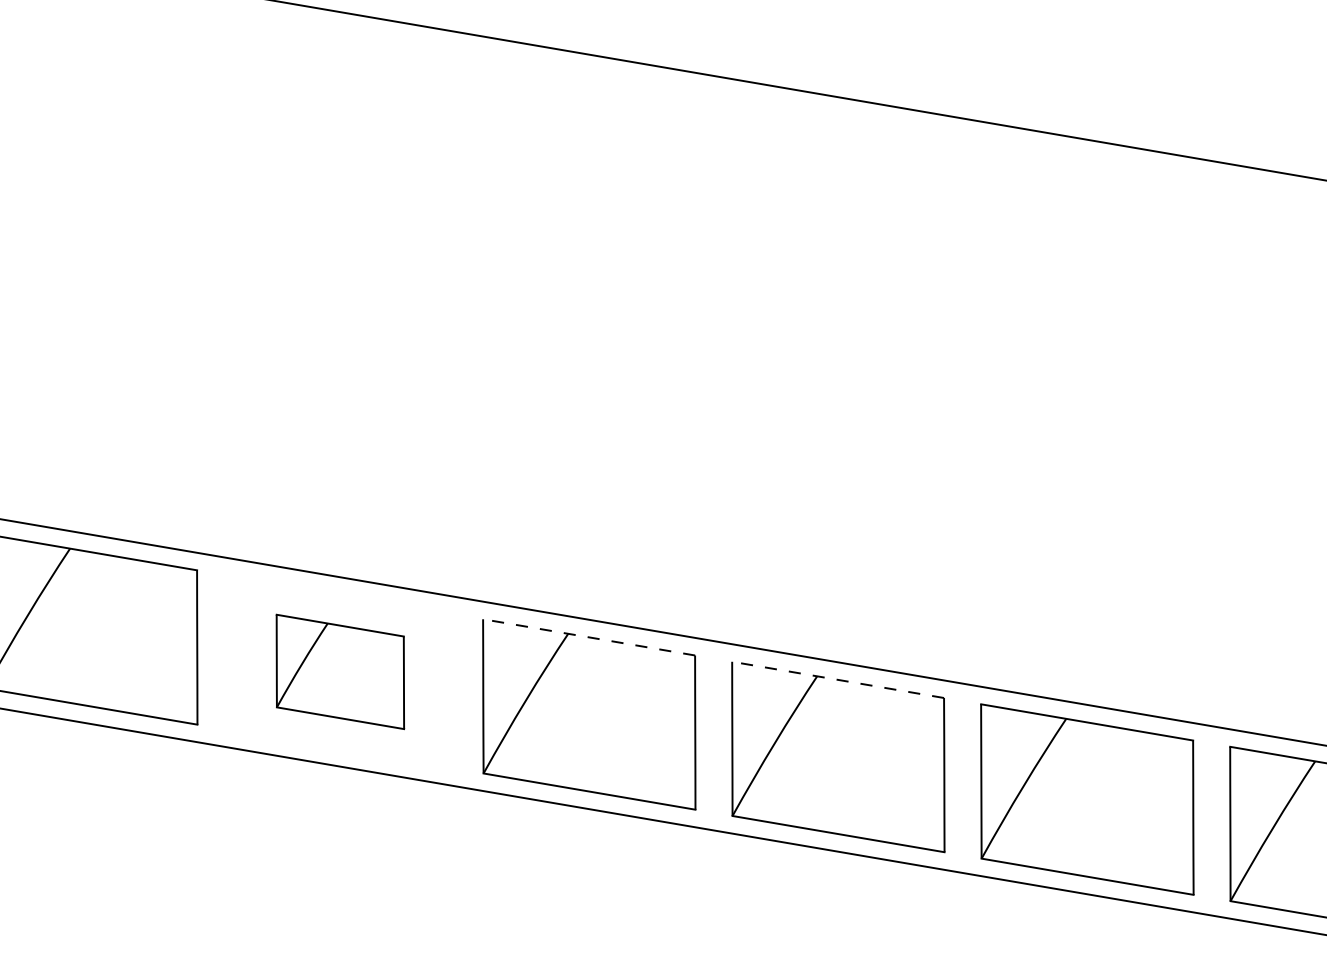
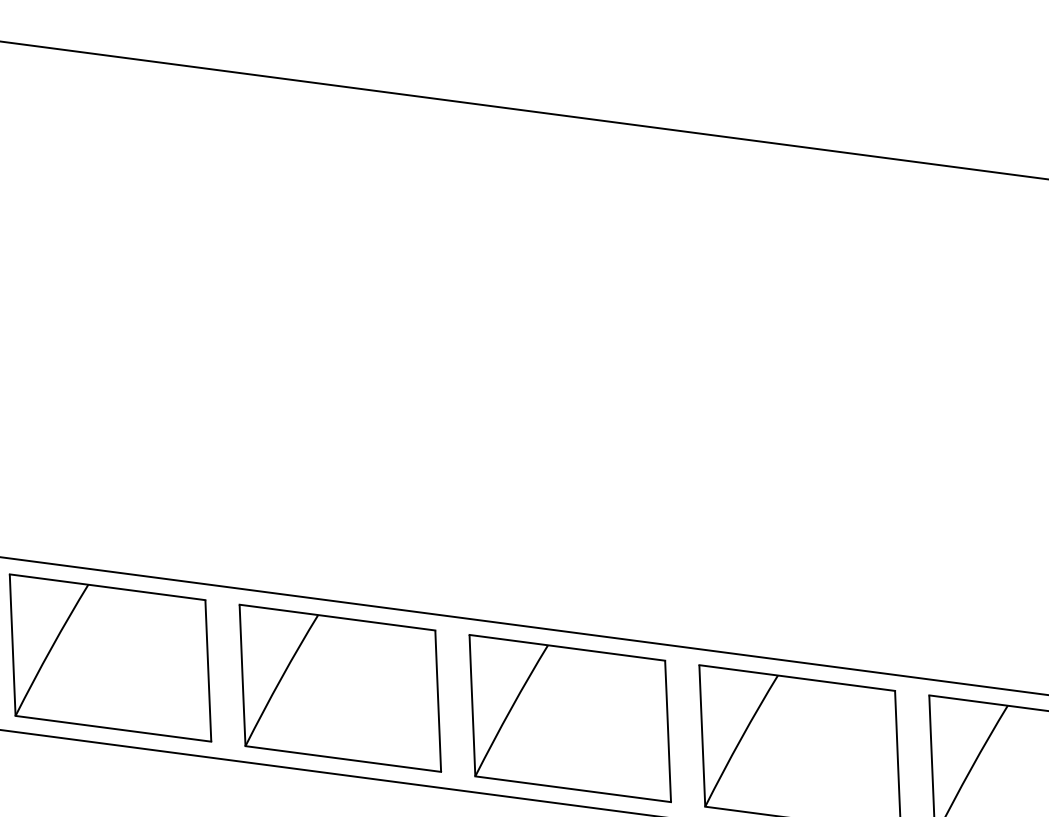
line: (589, 637) -> (337, 617), dashed -> solid
part: (340, 671) -> (110, 657), size x1.67
line: (837, 679) -> (566, 647), dashed -> solid

